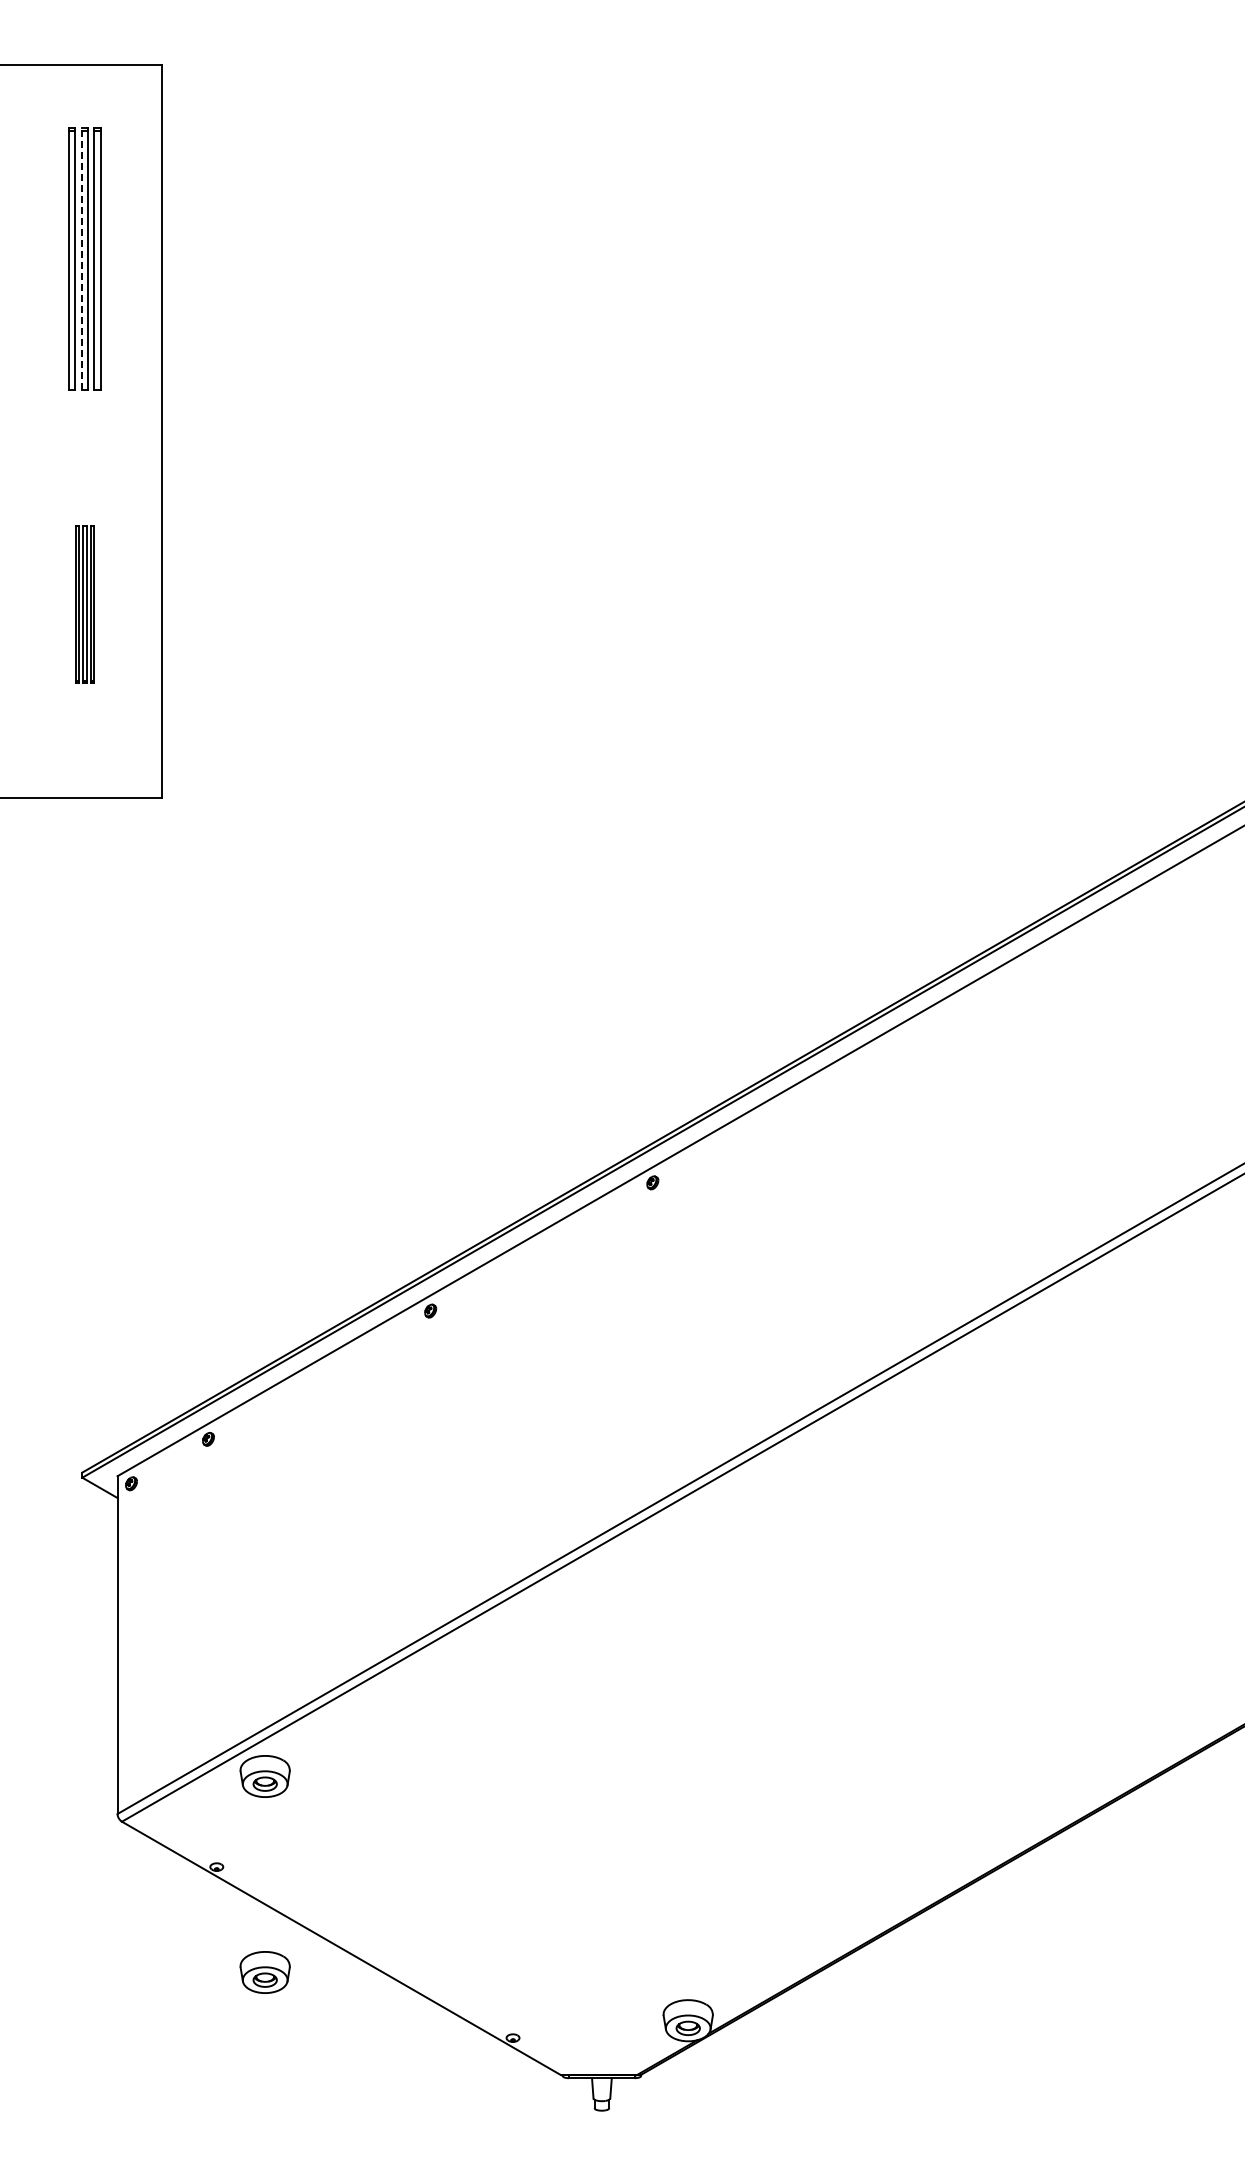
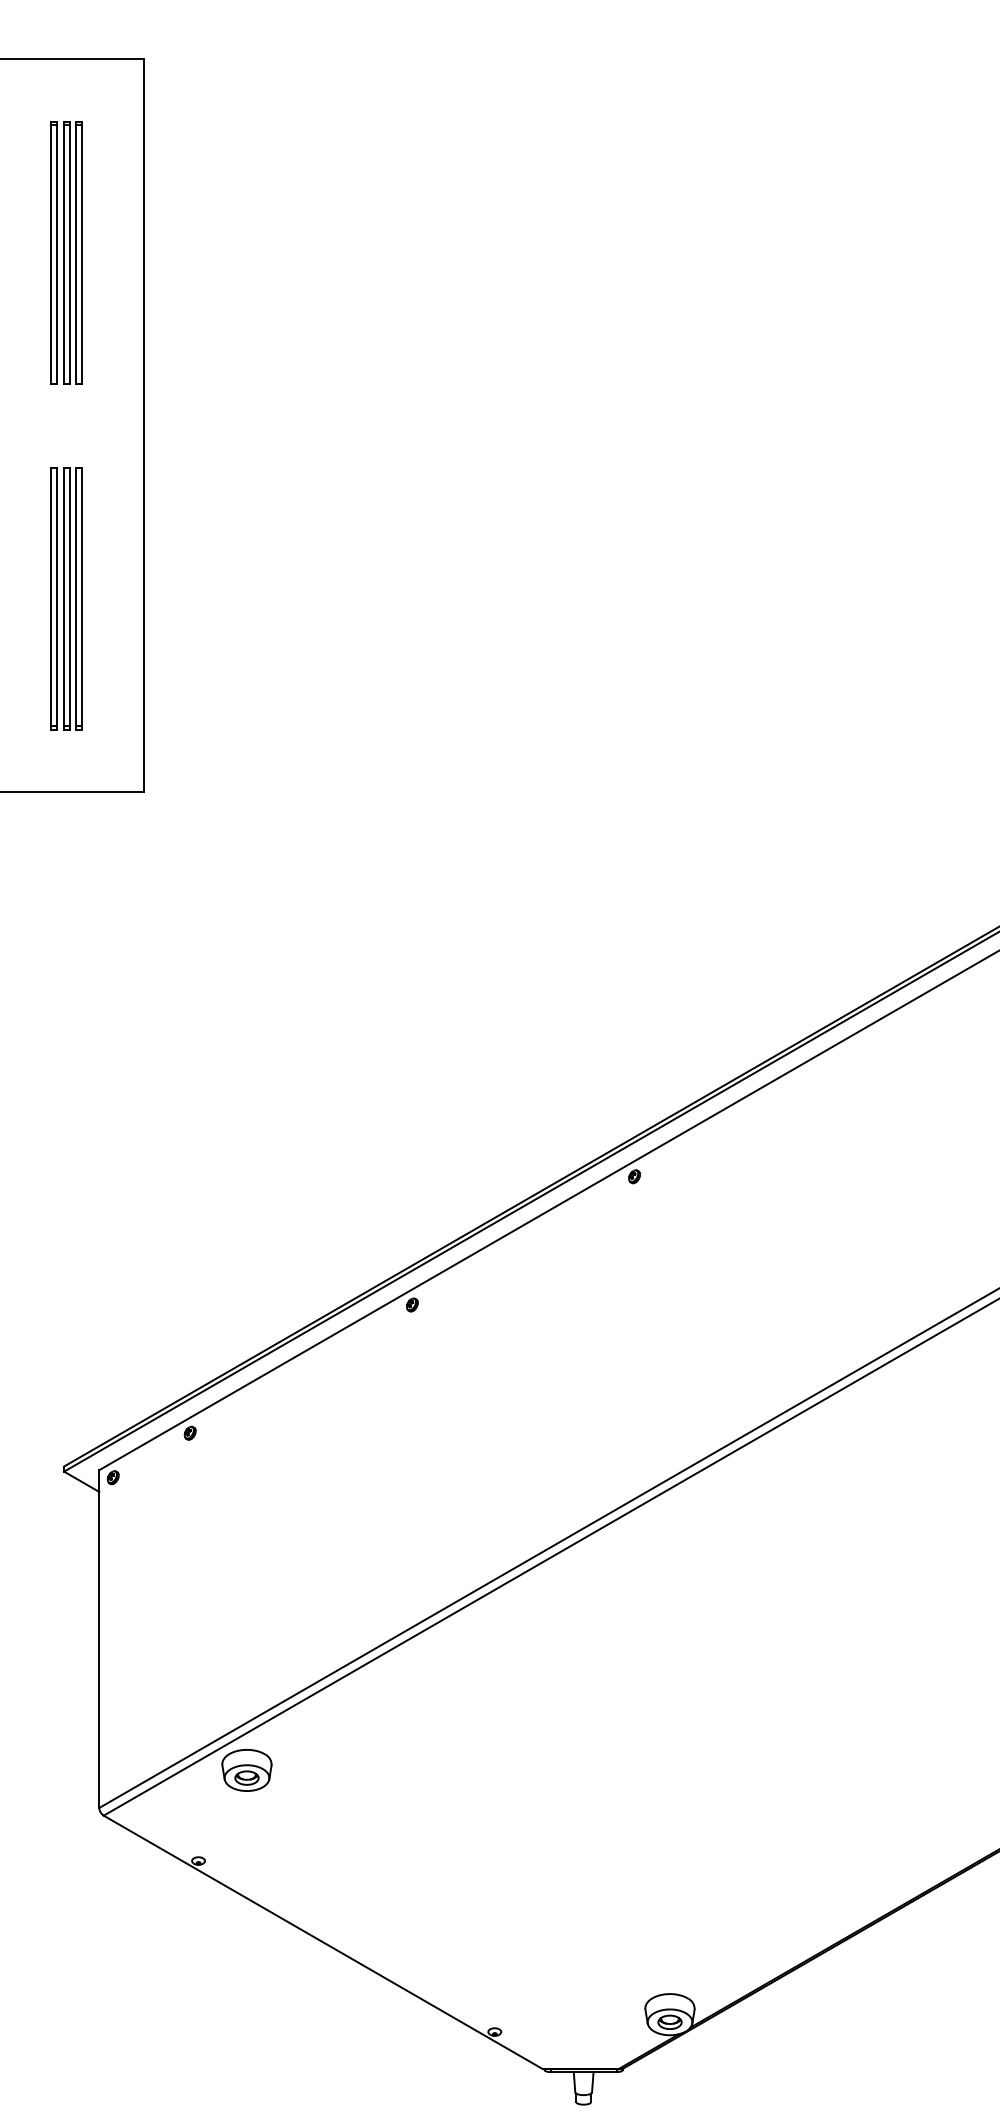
line: (81, 259) -> (63, 253), dashed -> solid
part: (84, 604) -> (66, 598), size x1.67
part: (264, 1972) -> (246, 1966), removed

